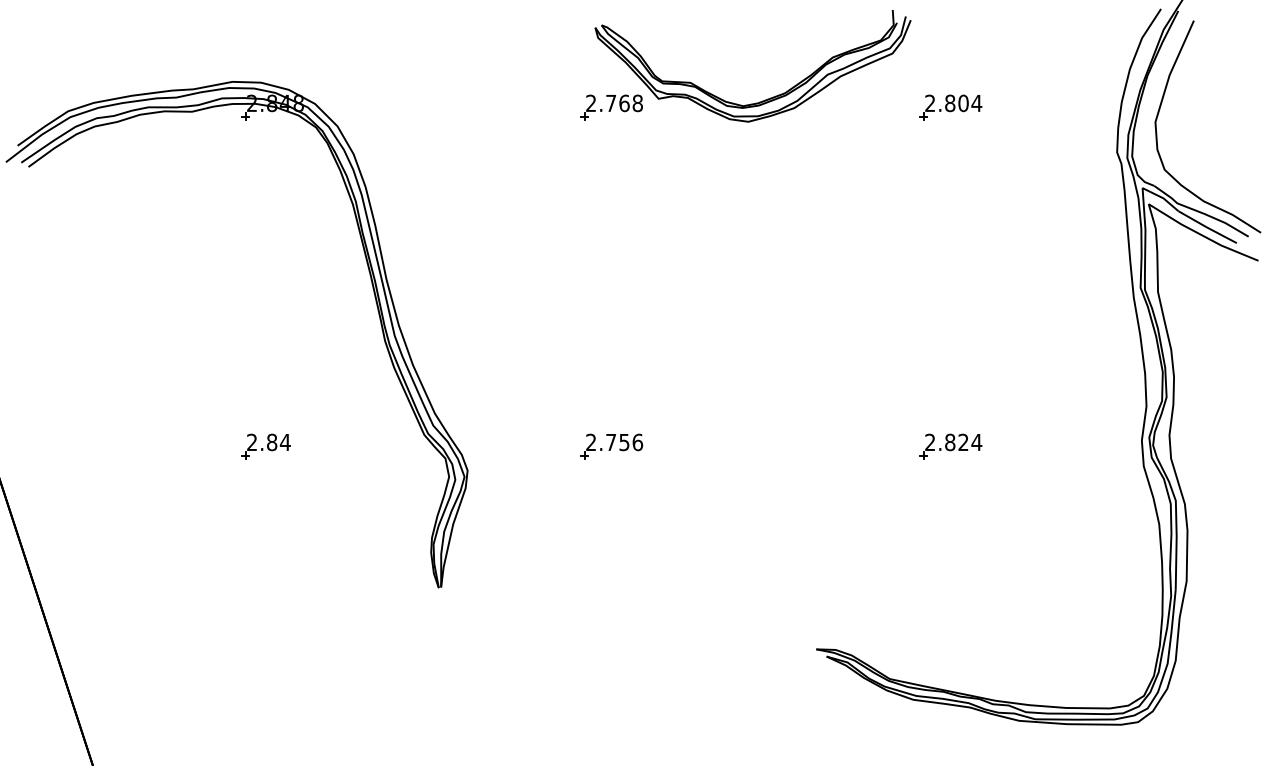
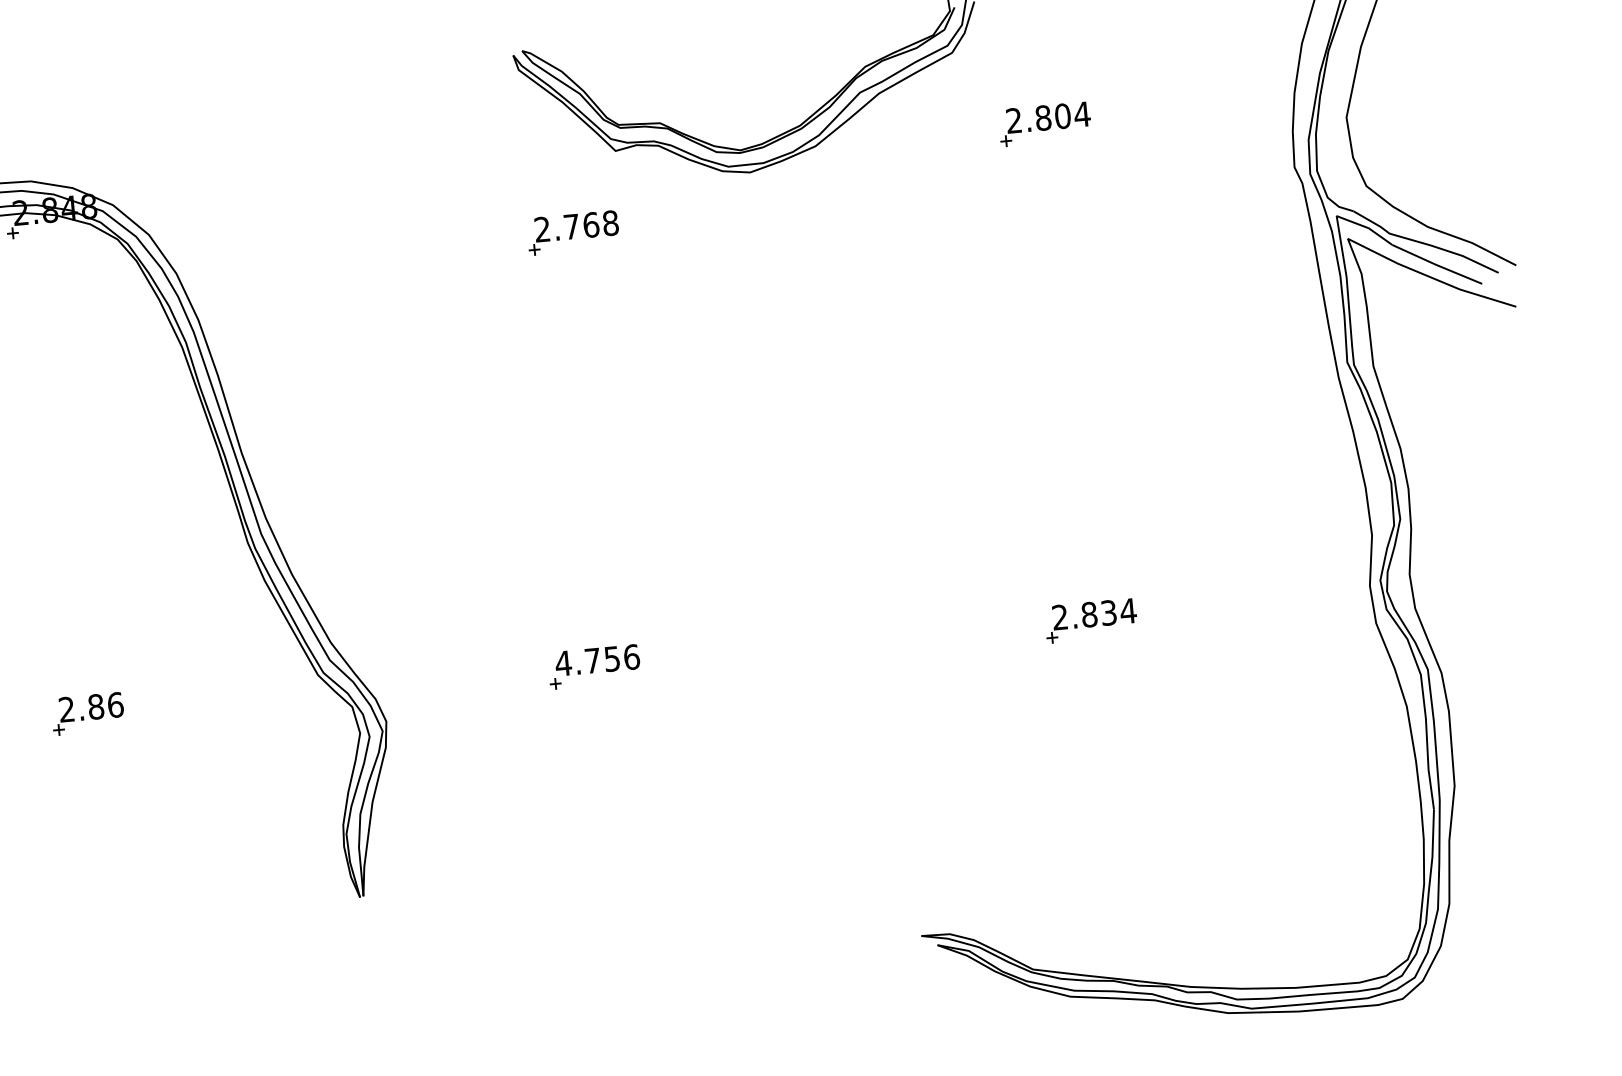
part: (611, 107) -> (572, 232), moved
text: (590, 441) -> (562, 662), 2.756 -> 4.756
text: (284, 442) -> (114, 705), 2.84 -> 2.86
text: (963, 442) -> (1108, 613), 2.824 -> 2.834

